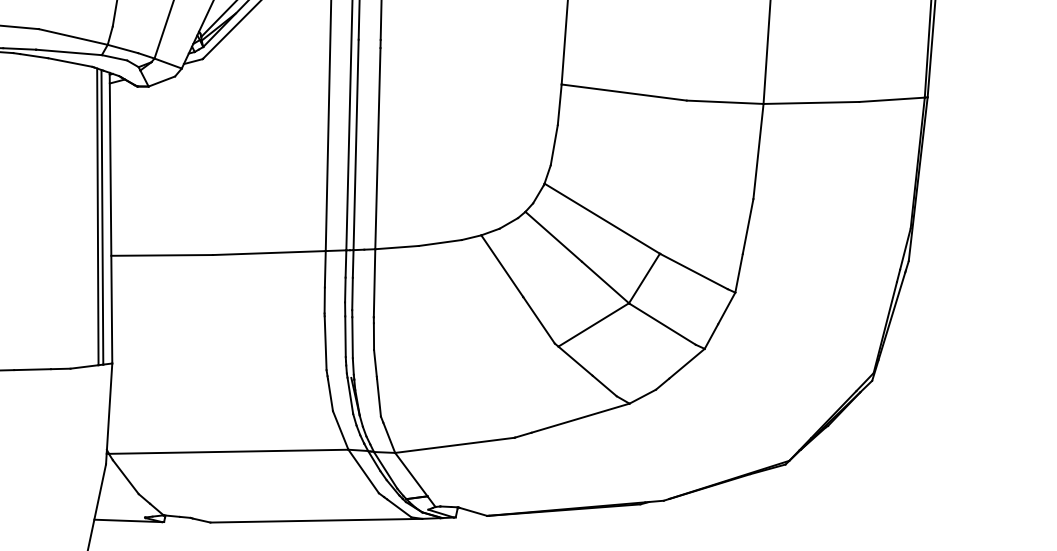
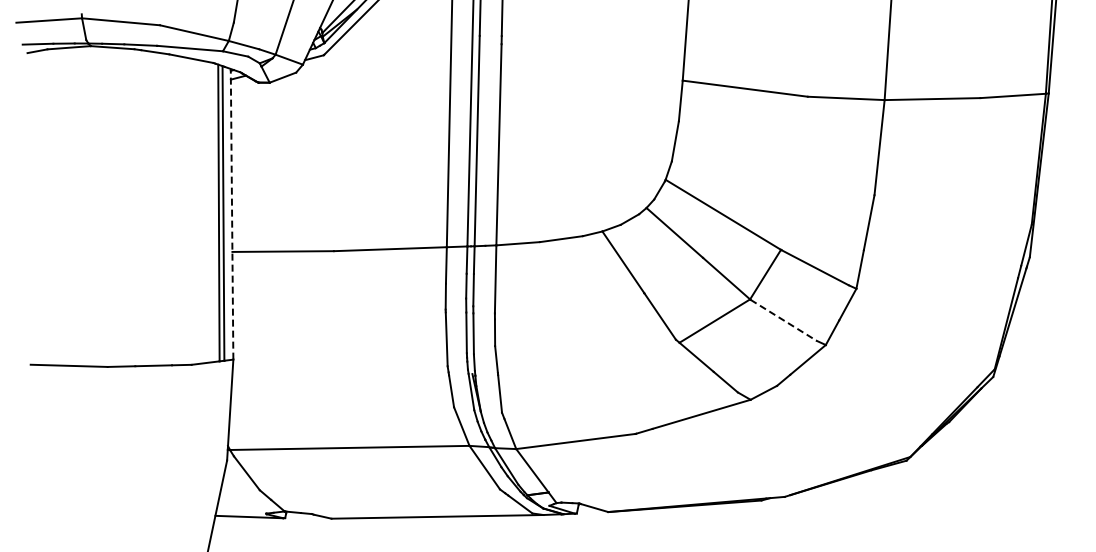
line: (111, 217) -> (232, 213), solid -> dashed
line: (662, 324) -> (783, 320), solid -> dashed

